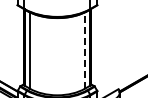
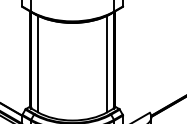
line: (84, 50) -> (106, 63), dashed -> solid

